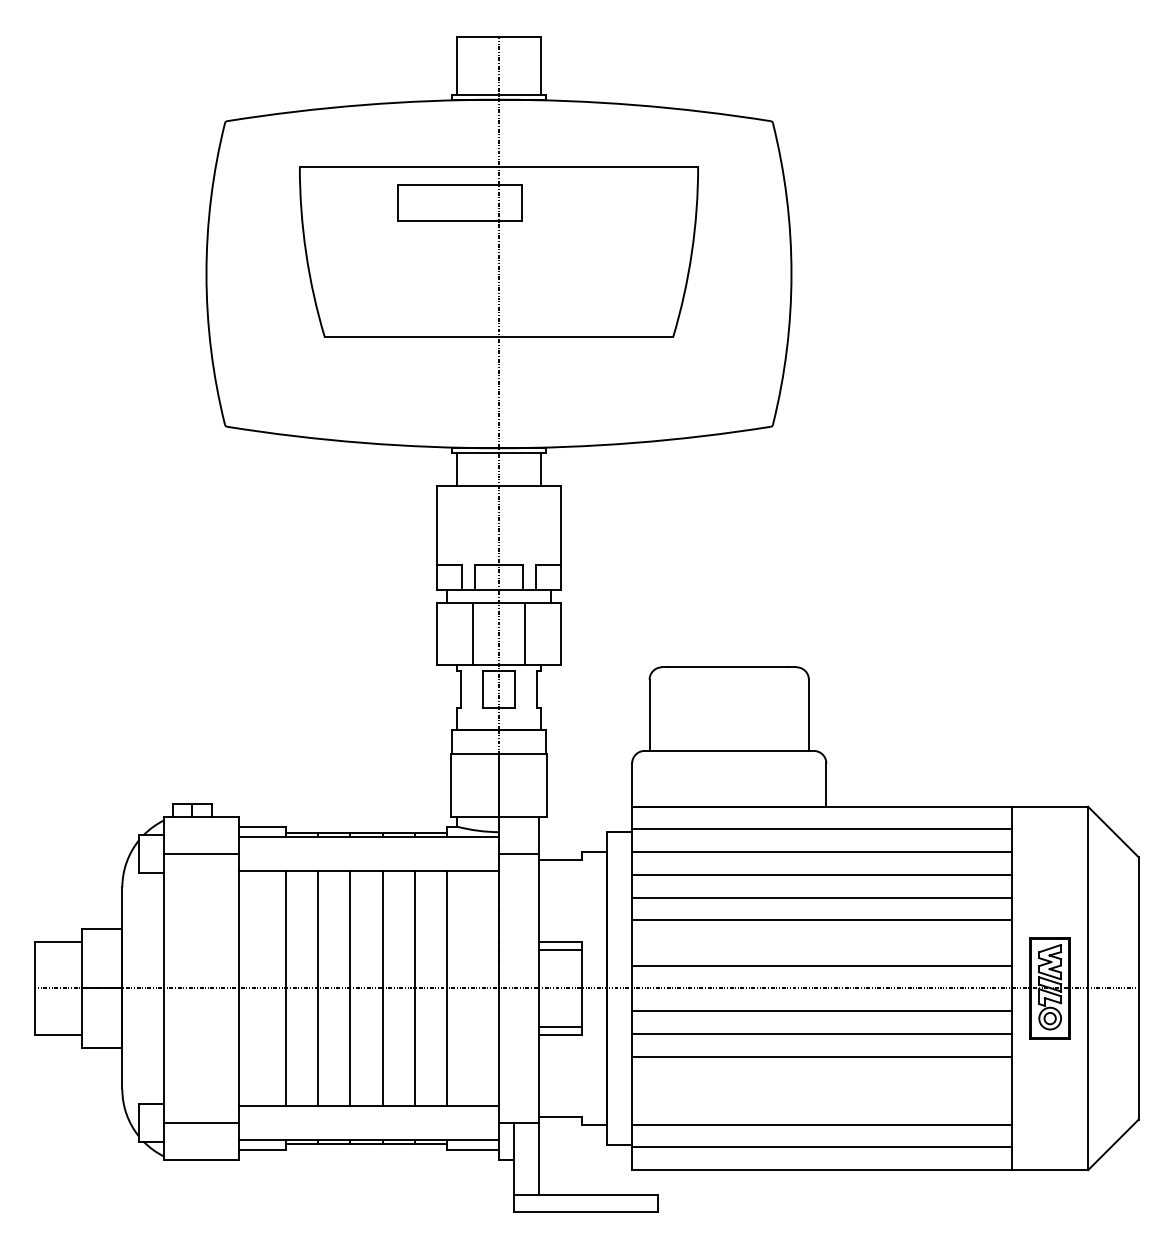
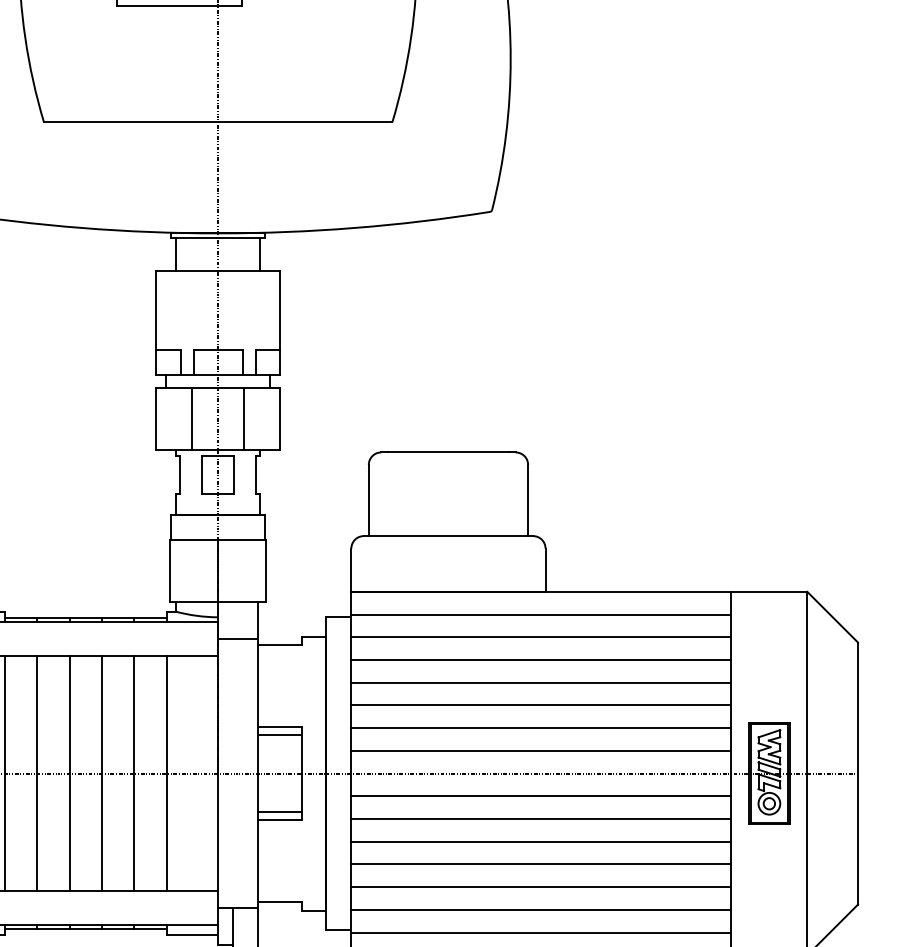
line: (822, 943) -> (541, 728), added
line: (822, 1079) -> (541, 864), added
line: (822, 1102) -> (541, 887), added

